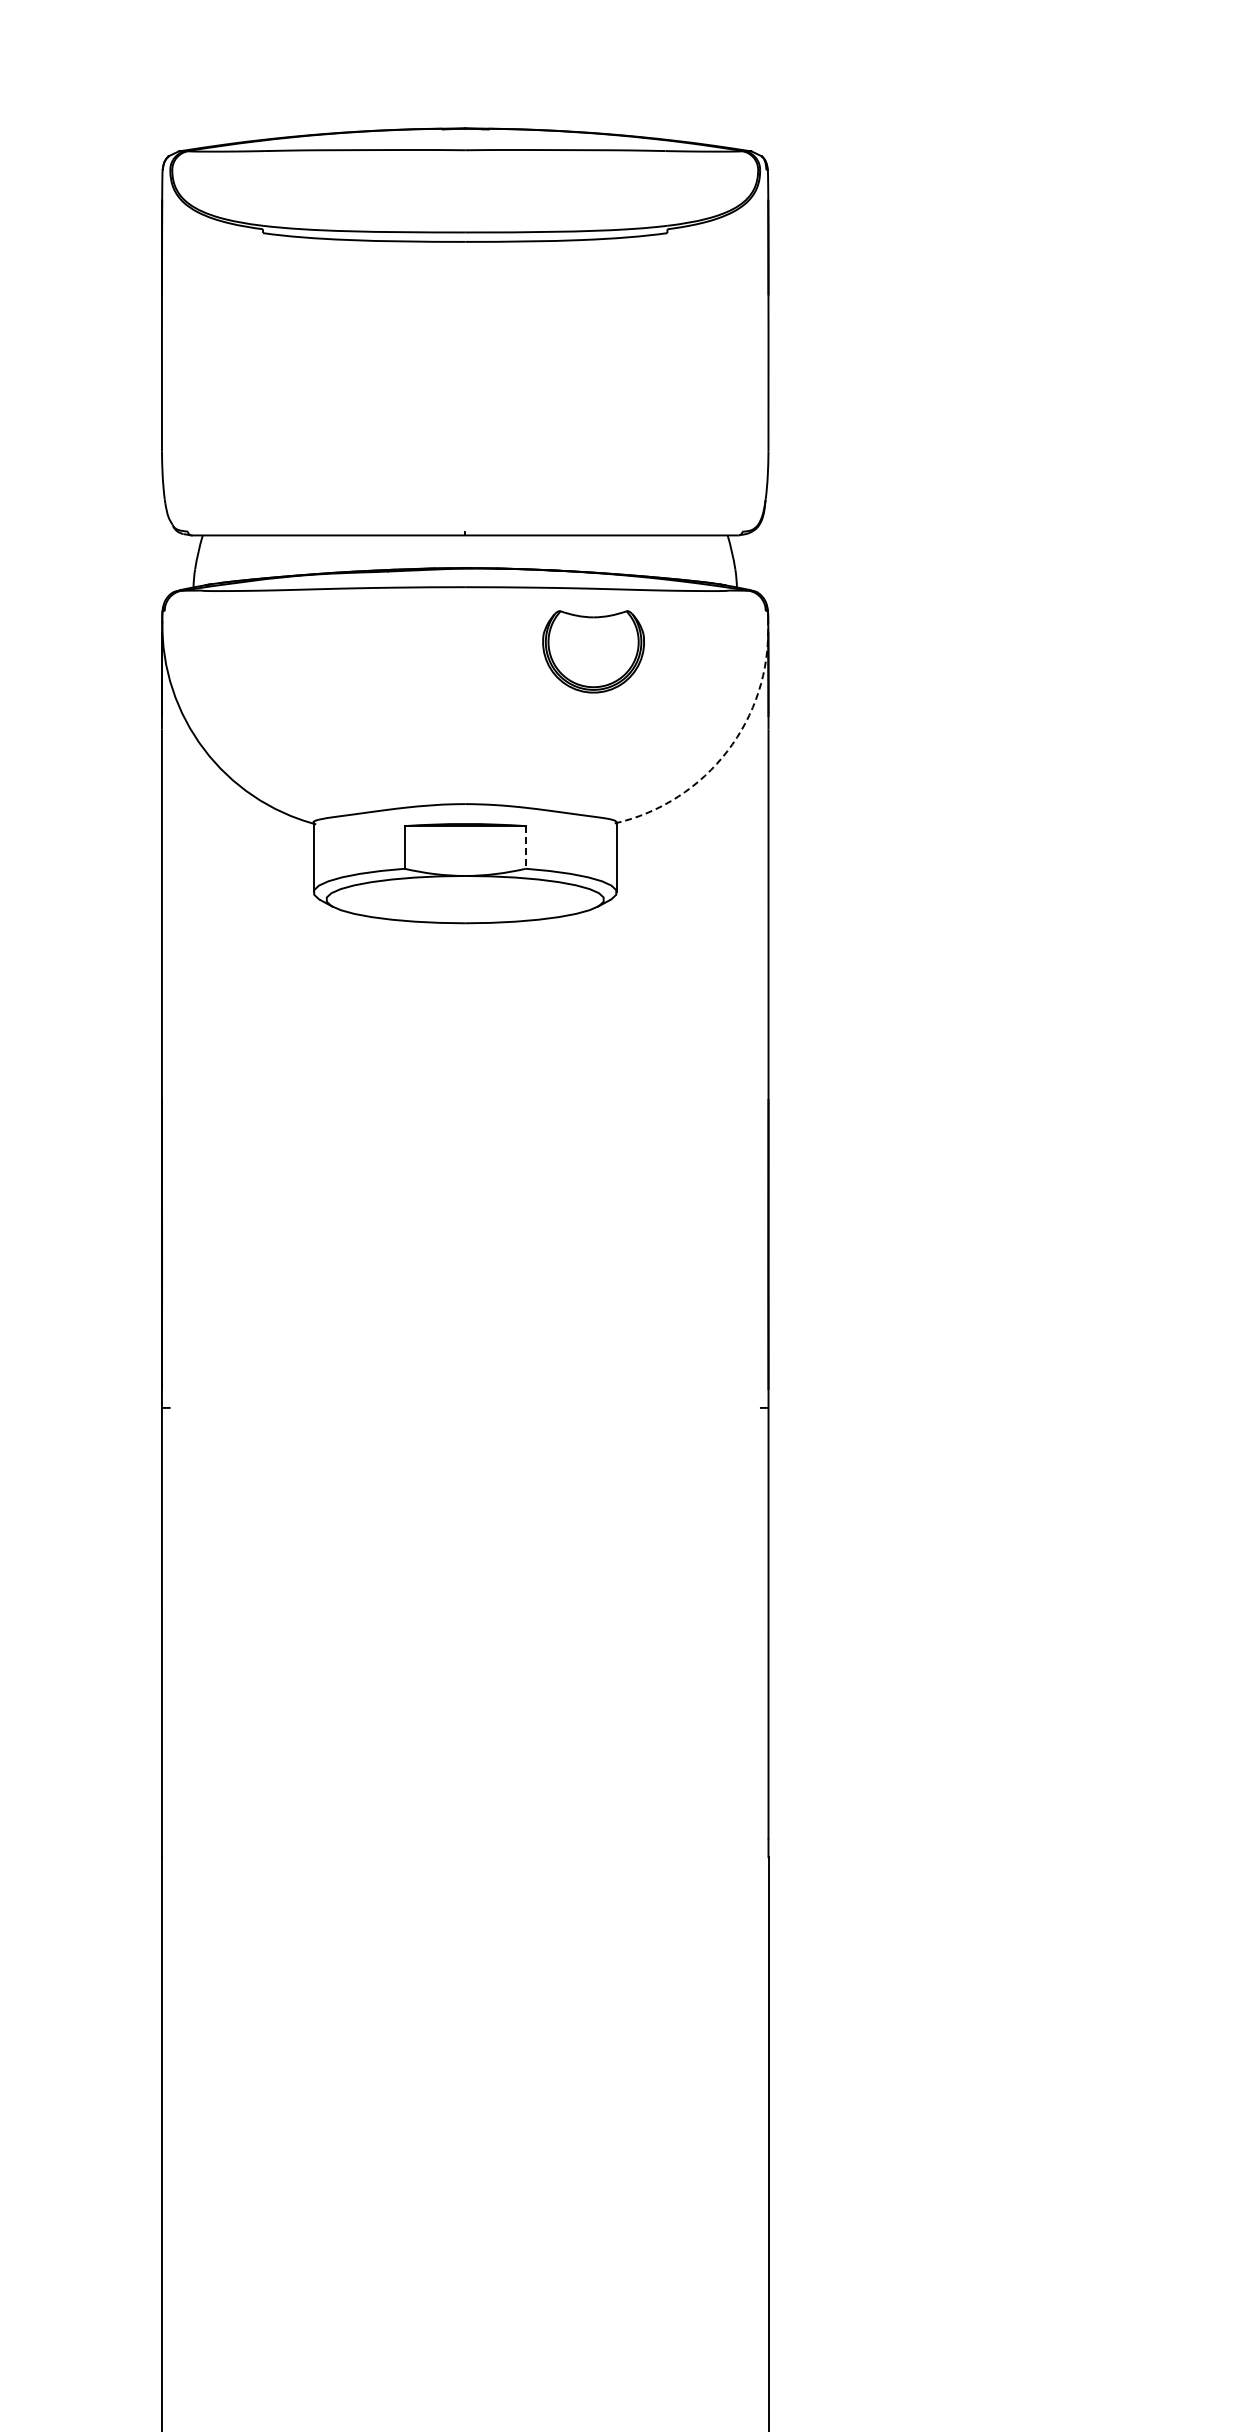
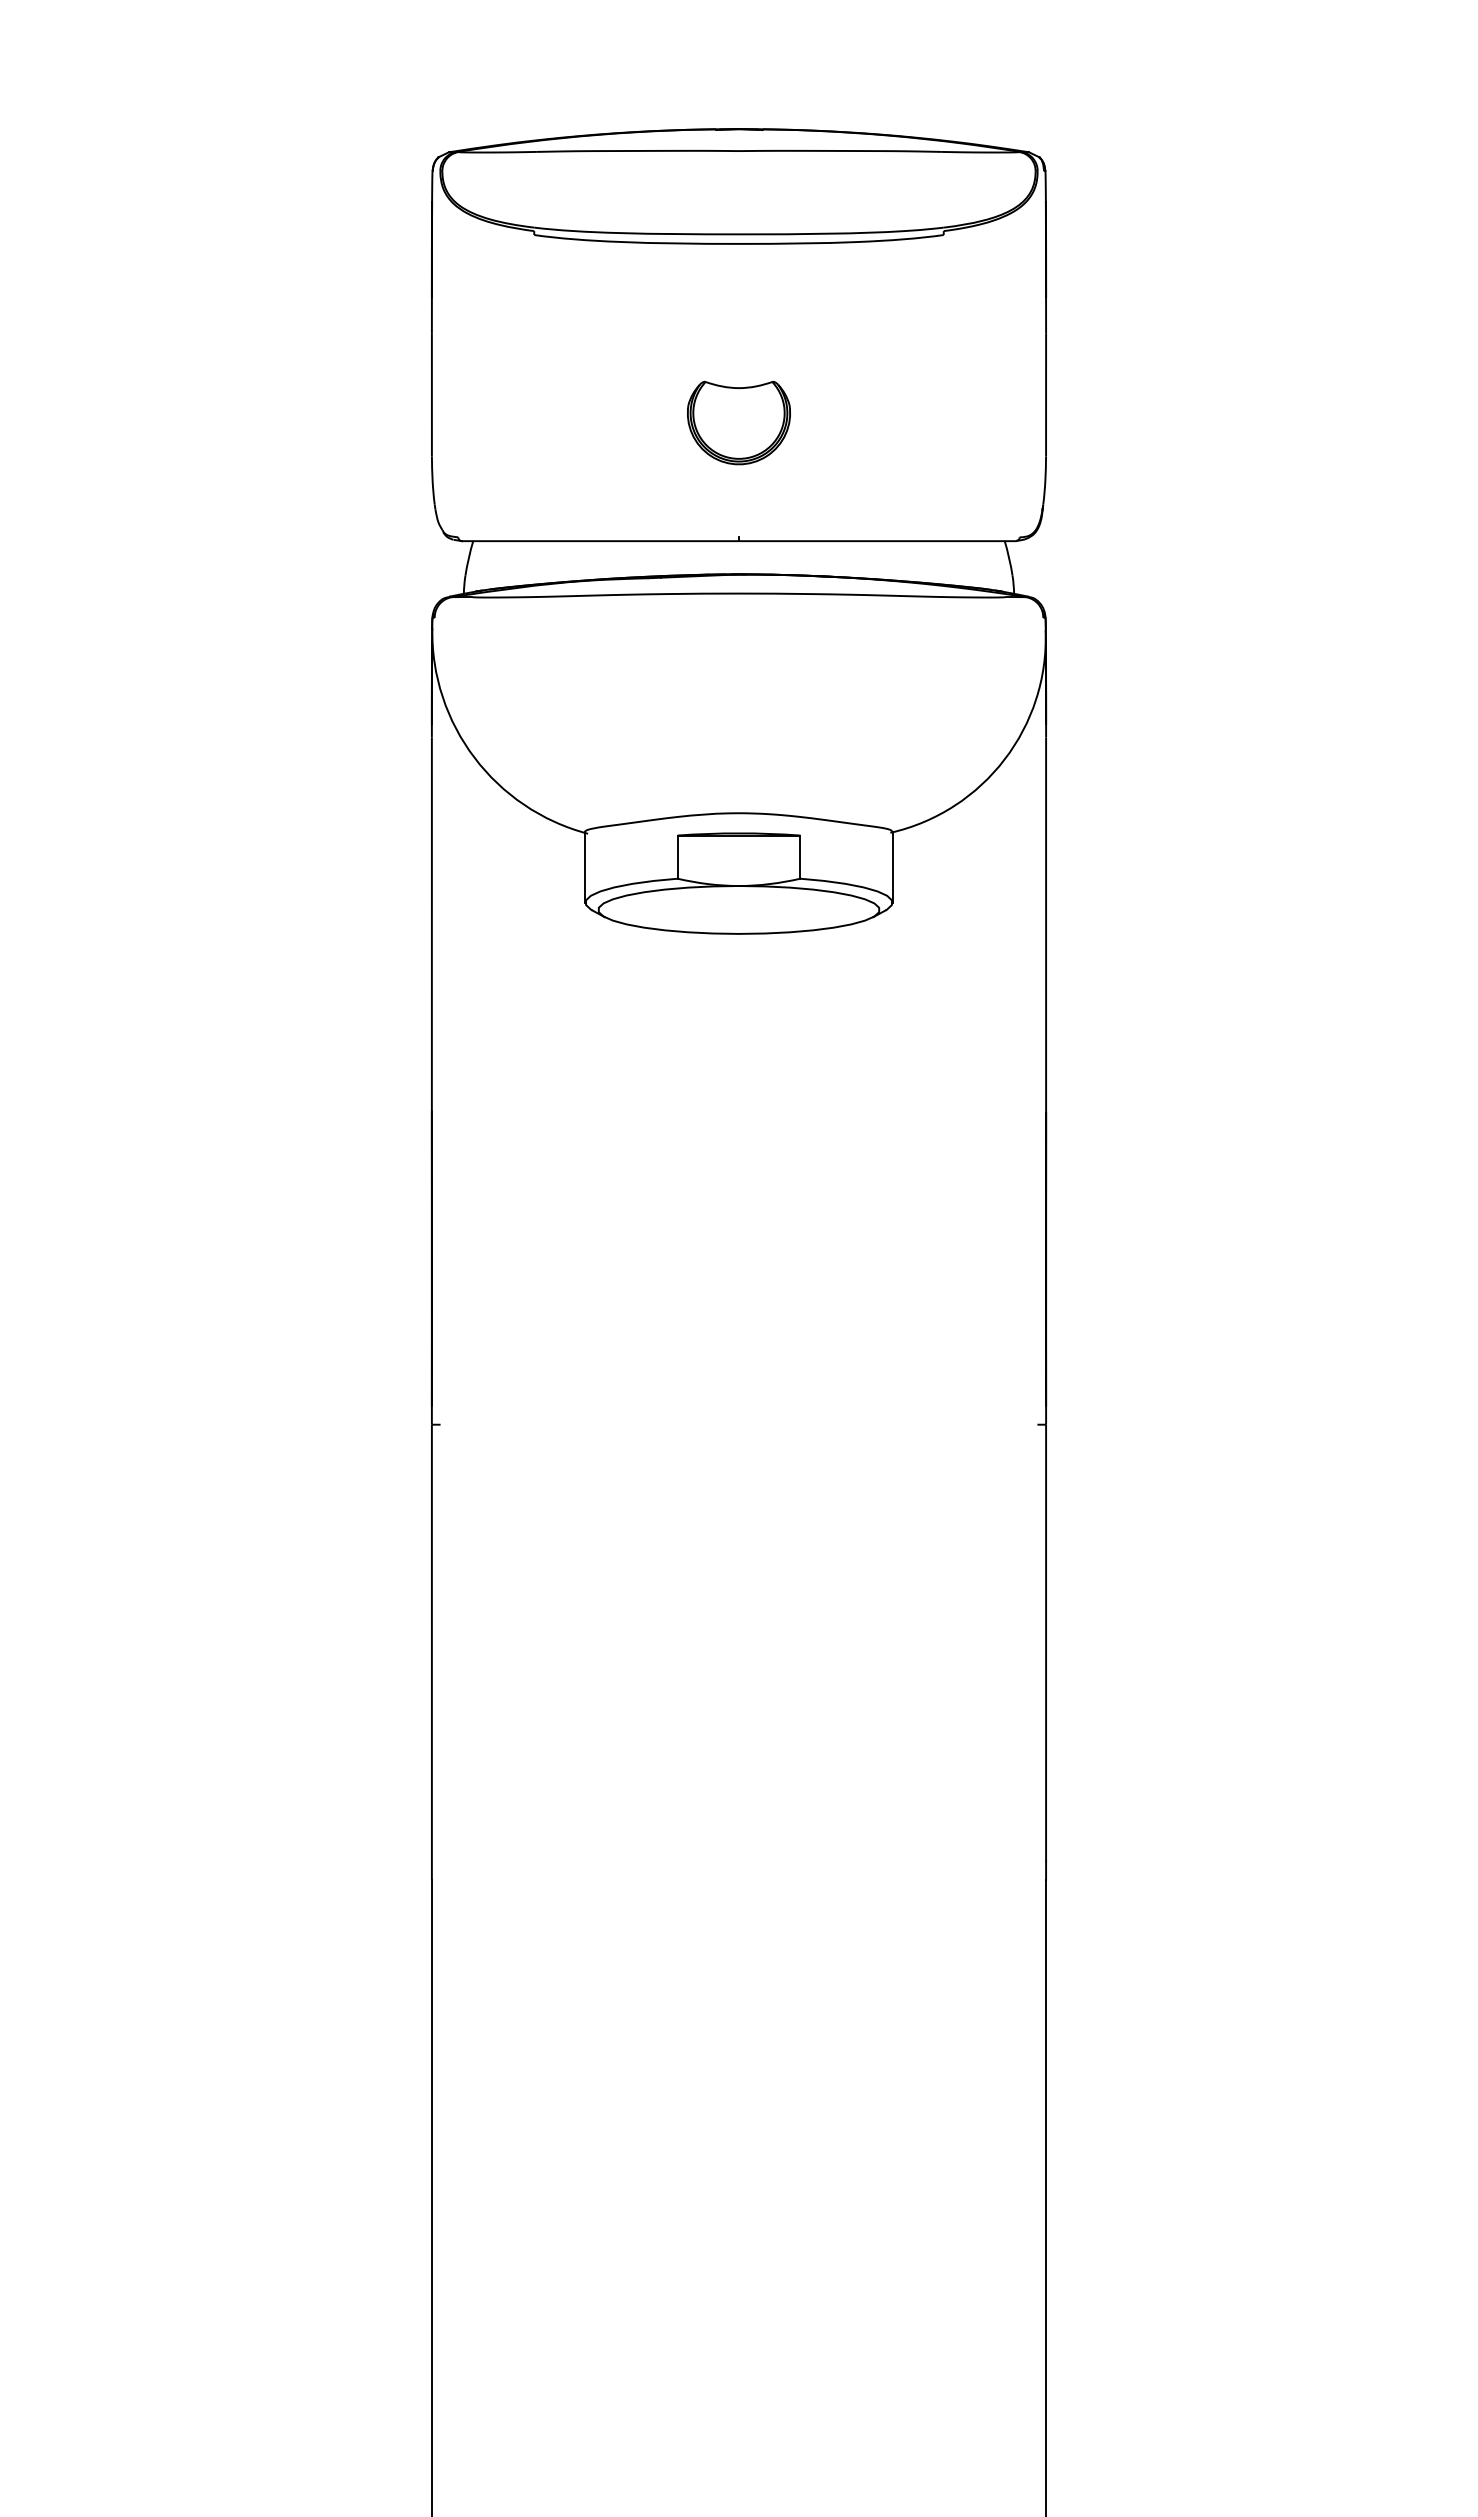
part: (593, 651) -> (738, 422), moved
arc: (727, 751) -> (1004, 759), dashed -> solid
line: (525, 847) -> (800, 857), dashed -> solid

